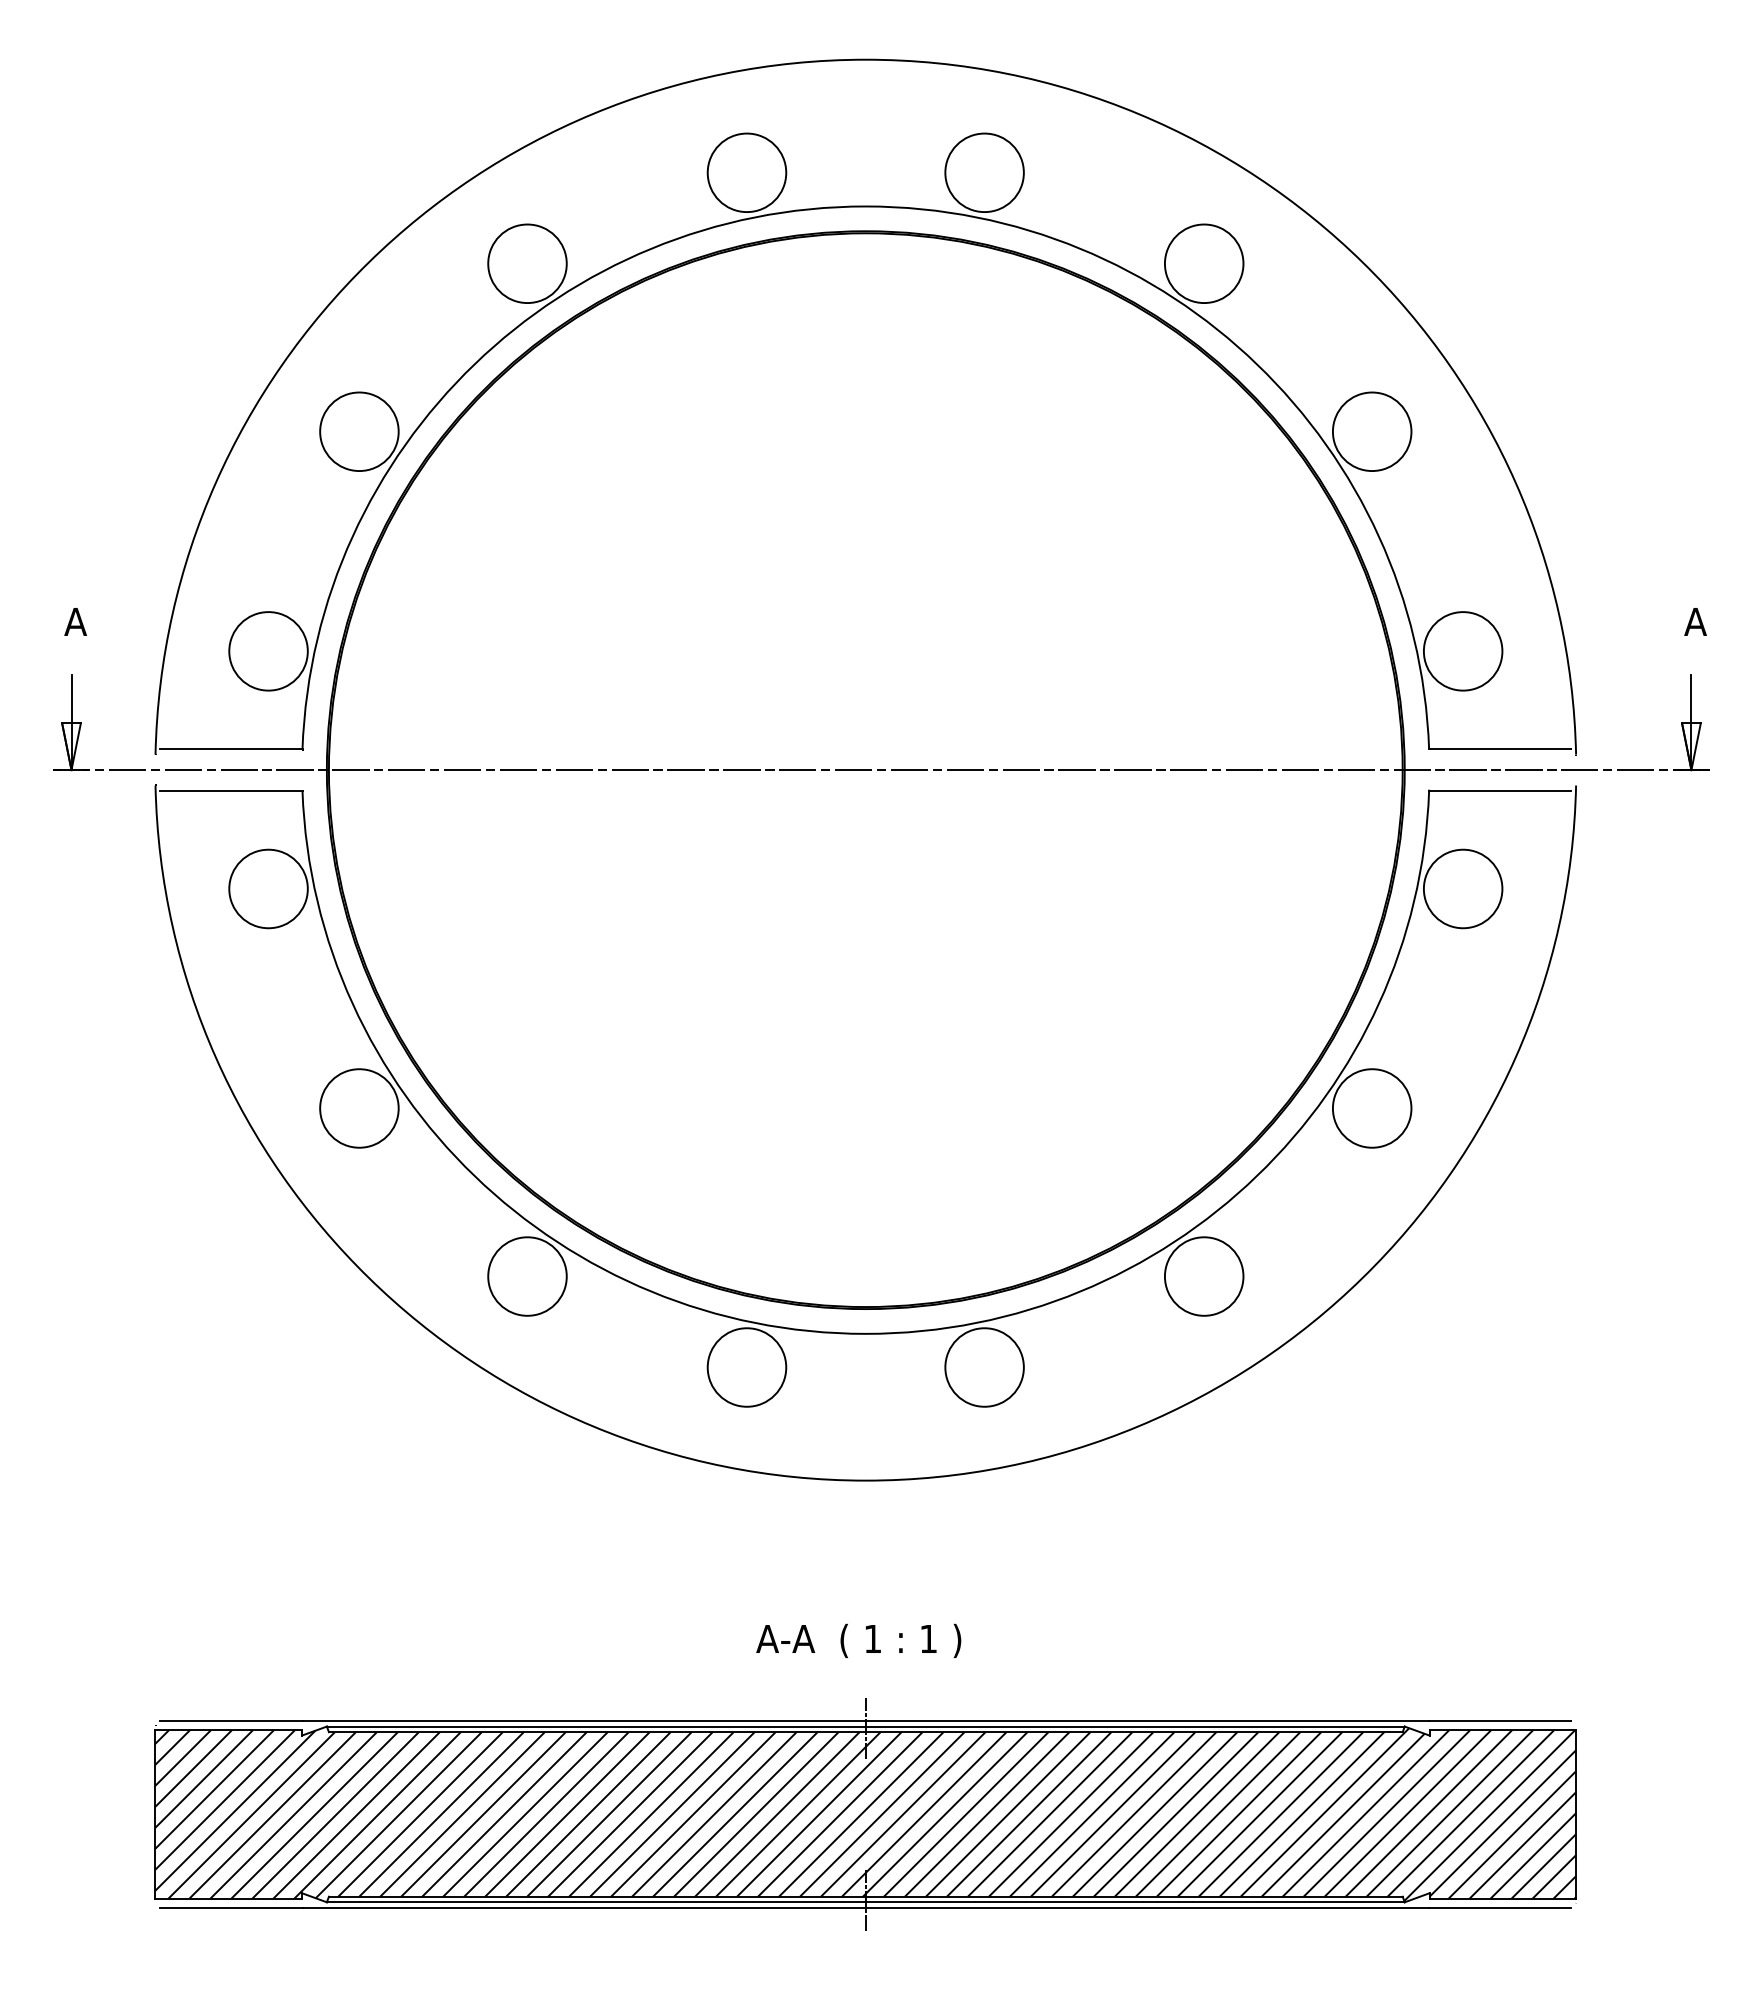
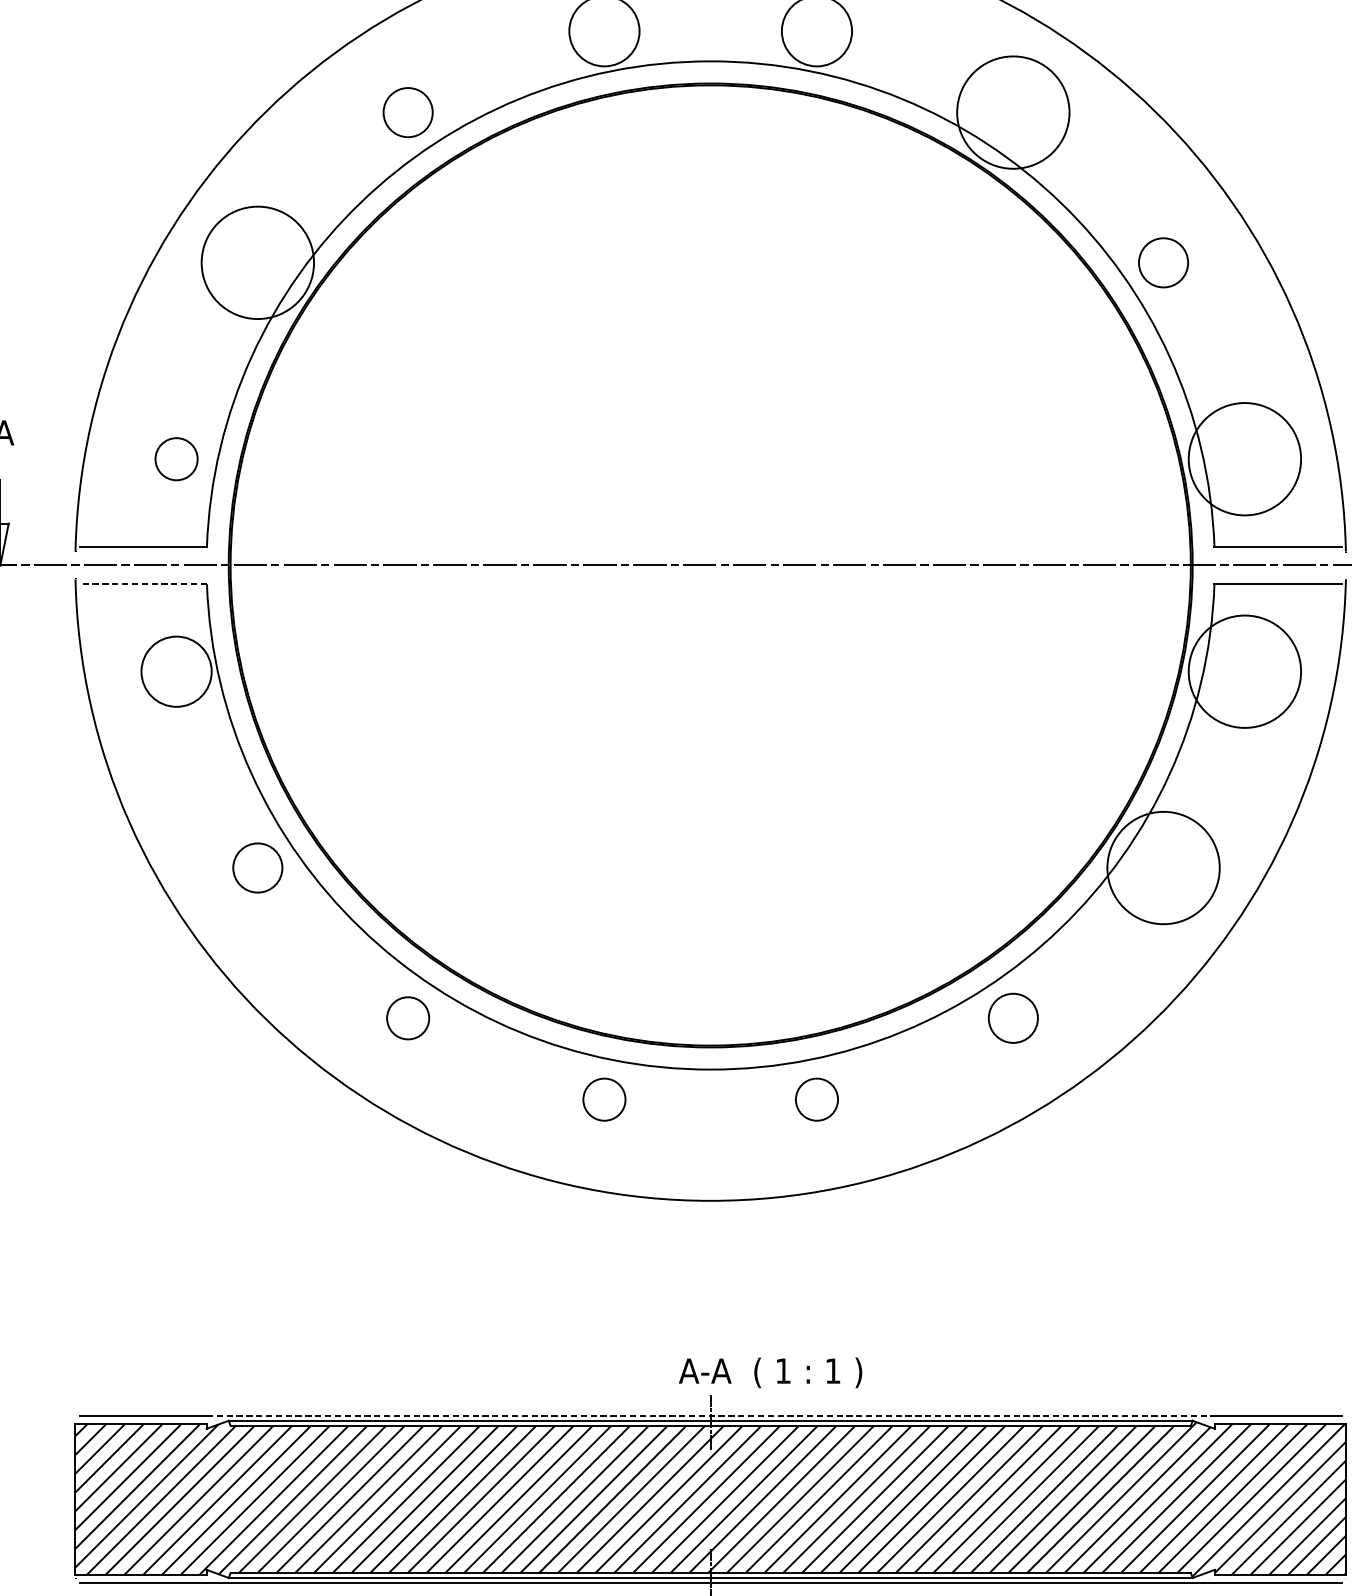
circle: (527, 263) -> (408, 112), size x0.7
circle: (1203, 263) -> (1012, 112), size x1.6
circle: (359, 431) -> (257, 262), size x1.6
circle: (1371, 431) -> (1162, 262), size x0.7
circle: (268, 651) -> (176, 459), size x0.6
circle: (1462, 651) -> (1244, 459), size x1.6
line: (230, 791) -> (142, 584), solid -> dashed
circle: (1462, 888) -> (1244, 671), size x1.6
circle: (359, 1108) -> (257, 868), size x0.7
circle: (1371, 1108) -> (1162, 868), size x1.6
circle: (527, 1276) -> (408, 1018), size x0.6
circle: (1203, 1276) -> (1012, 1018), size x0.7
circle: (746, 1367) -> (604, 1099), size x0.6
circle: (984, 1367) -> (816, 1099), size x0.6
text: (858, 1640) -> (770, 1372), moved
line: (866, 1720) -> (711, 1415), solid -> dashed

